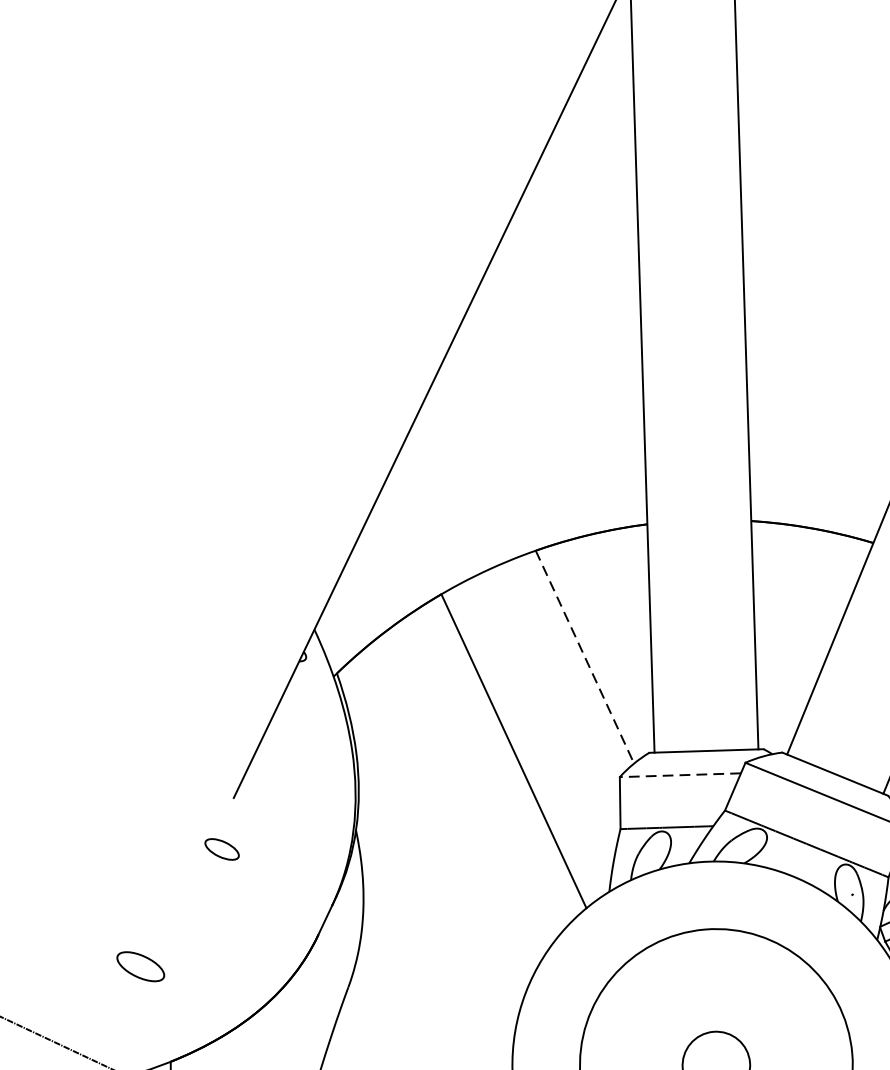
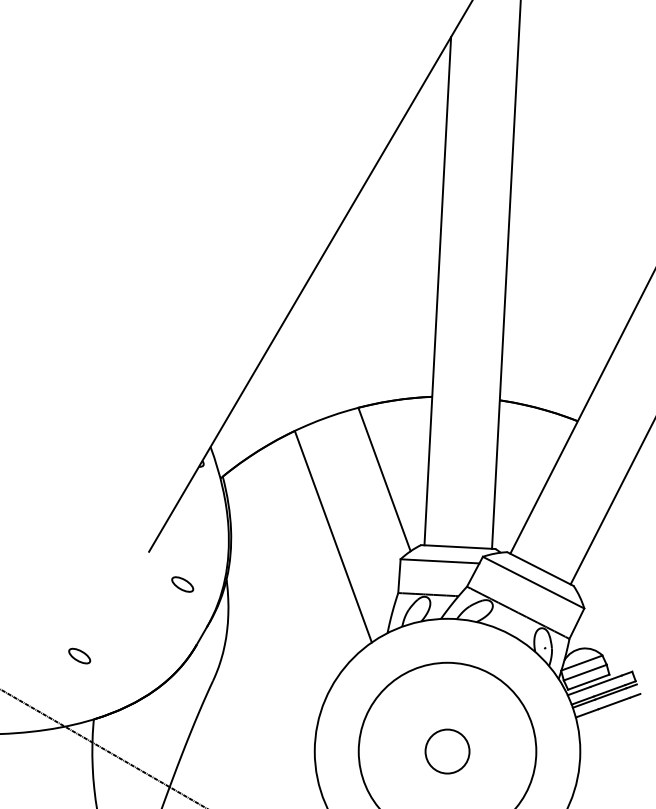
line: (585, 658) -> (384, 480), dashed -> solid
line: (679, 775) -> (439, 561), dashed -> solid
part: (221, 849) -> (182, 584), moved
part: (140, 965) -> (79, 655), size x0.71

